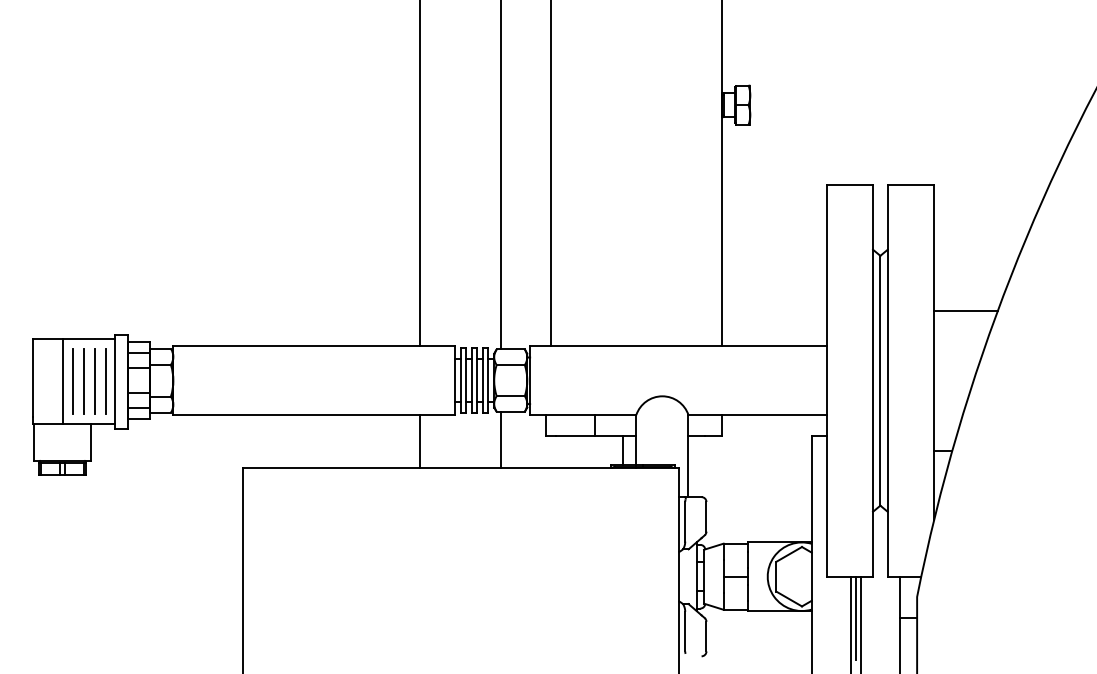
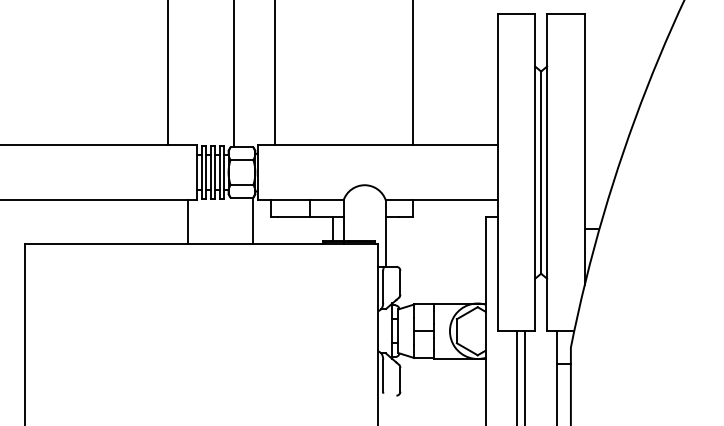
line: (965, 310) -> (610, 115), removed
line: (501, 439) -> (253, 220), moved
line: (419, 441) -> (188, 221), moved
line: (855, 618) -> (521, 365), removed

